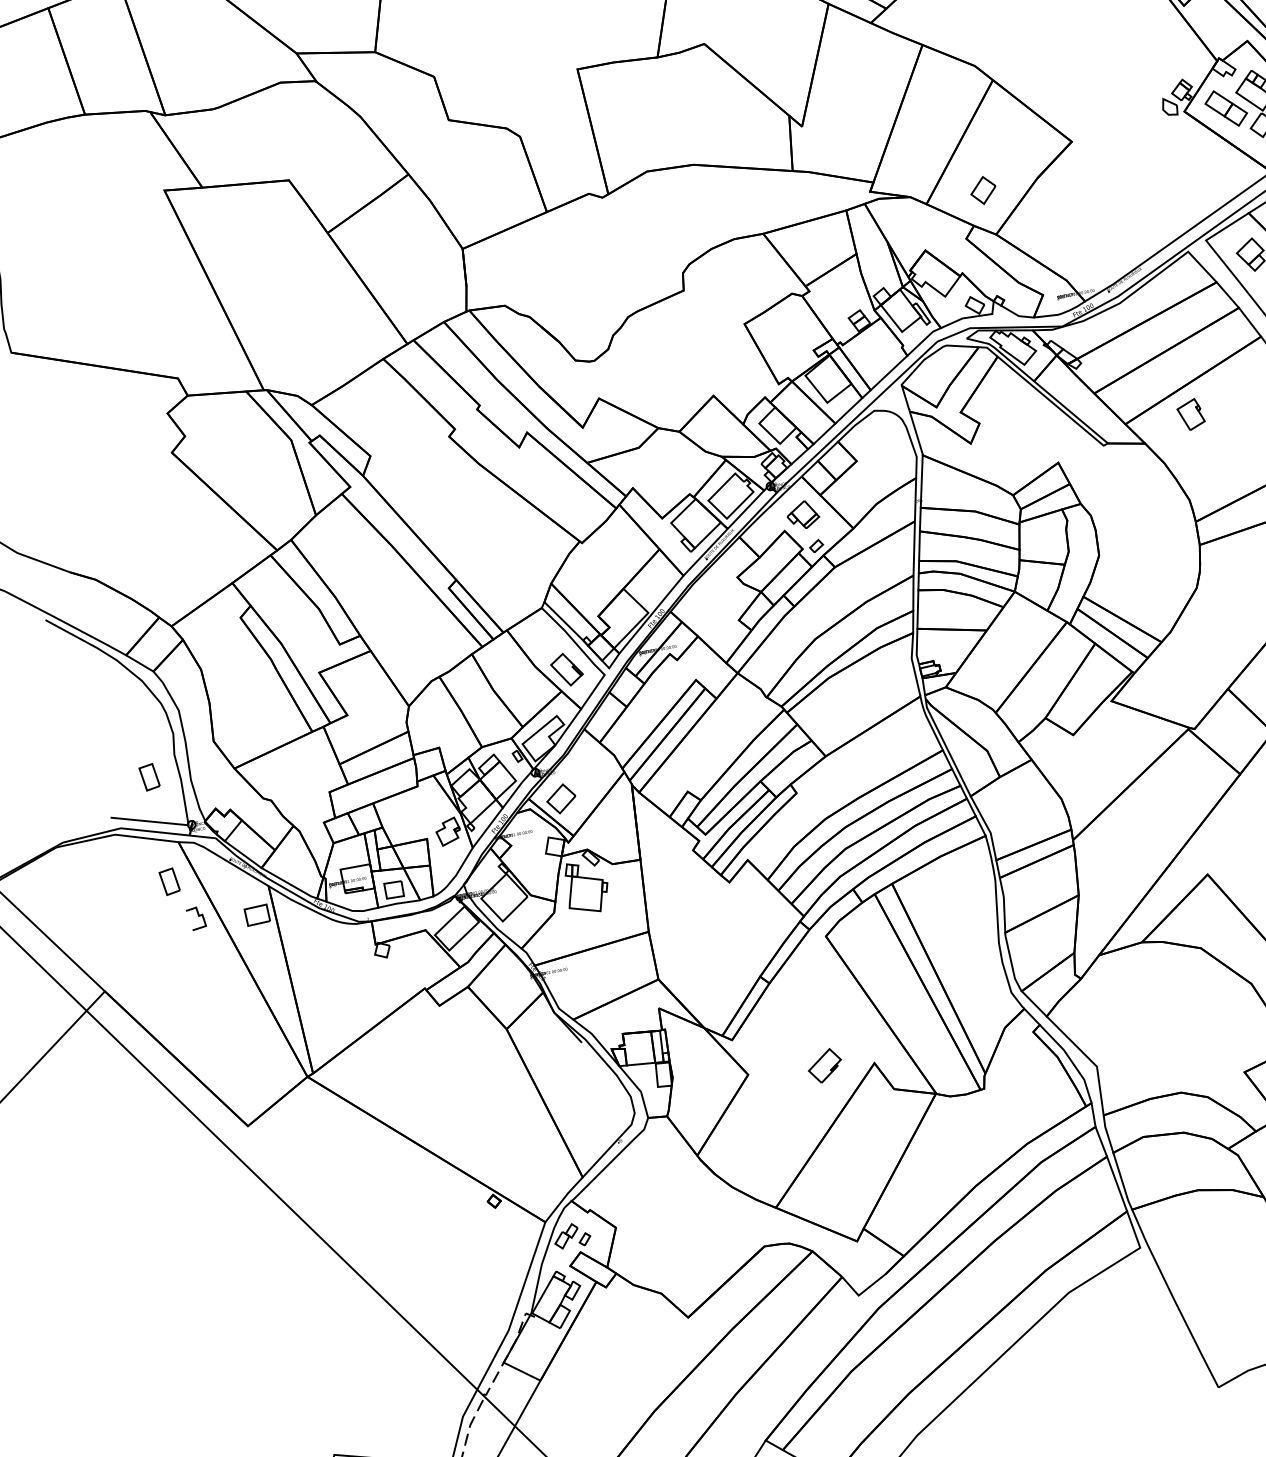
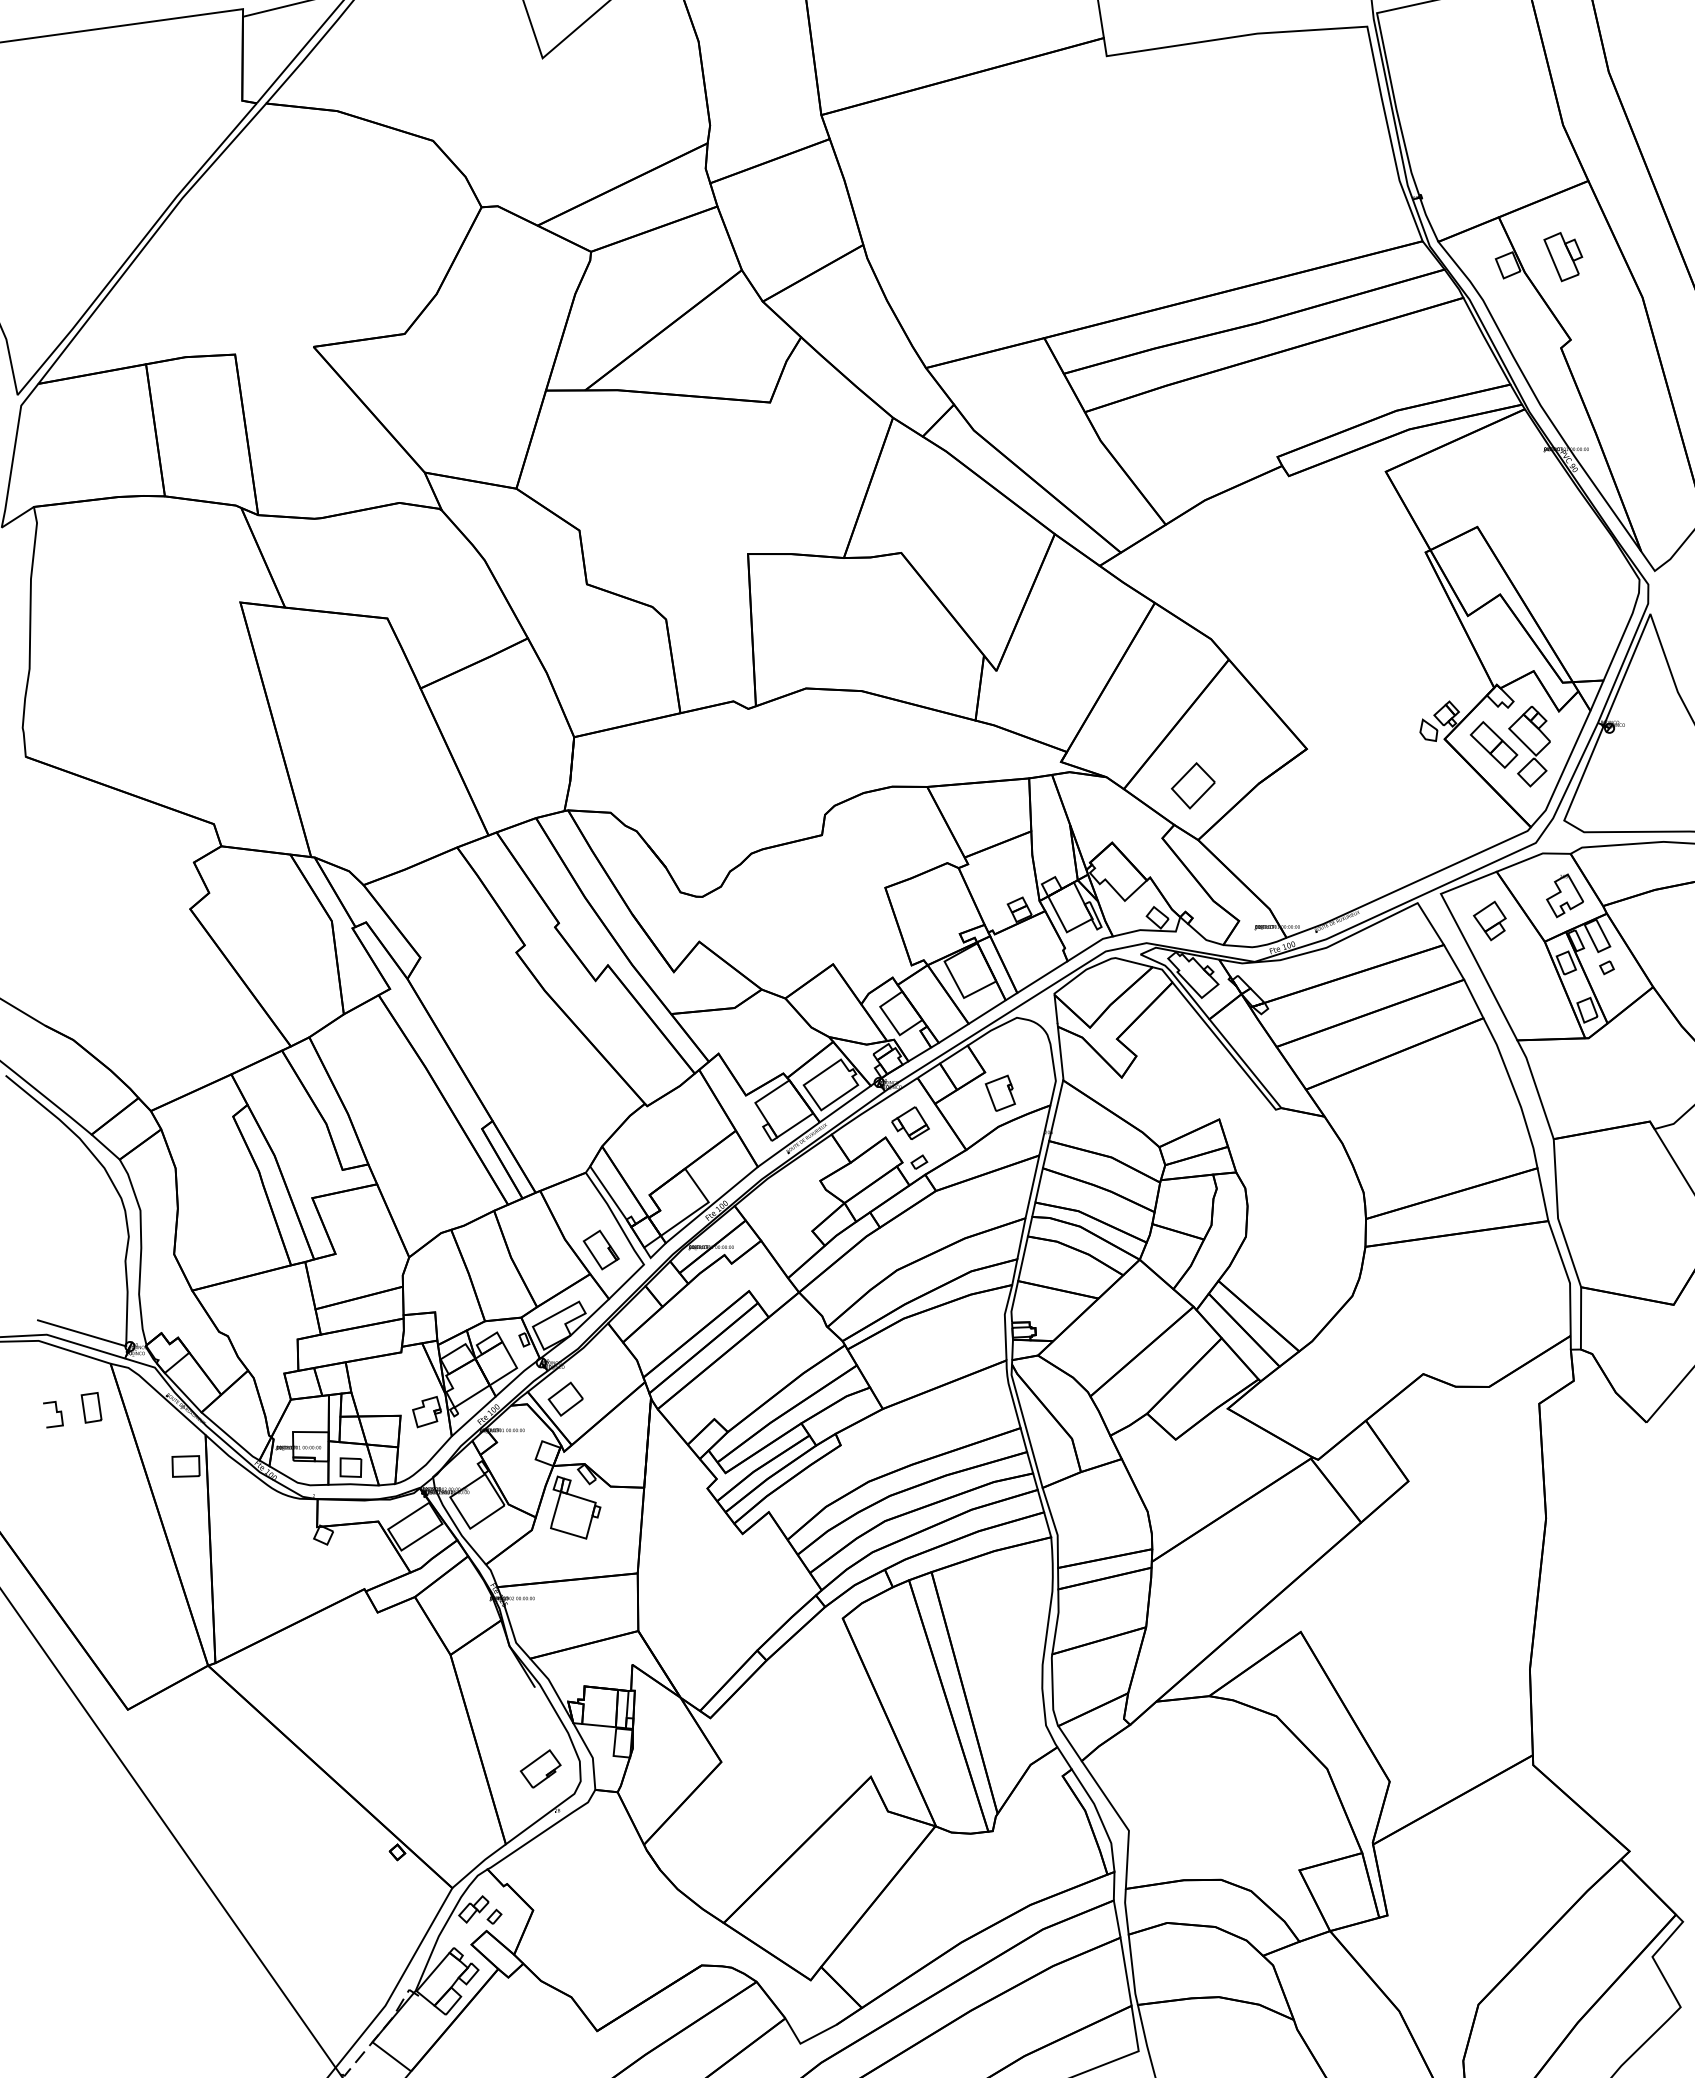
part: (982, 190) -> (1192, 785), size x1.43
part: (1190, 414) -> (999, 1092), moved
part: (149, 777) -> (91, 1281), removed
curve: (198, 917) -> (56, 1413), moved
part: (824, 1065) -> (540, 1768), moved

